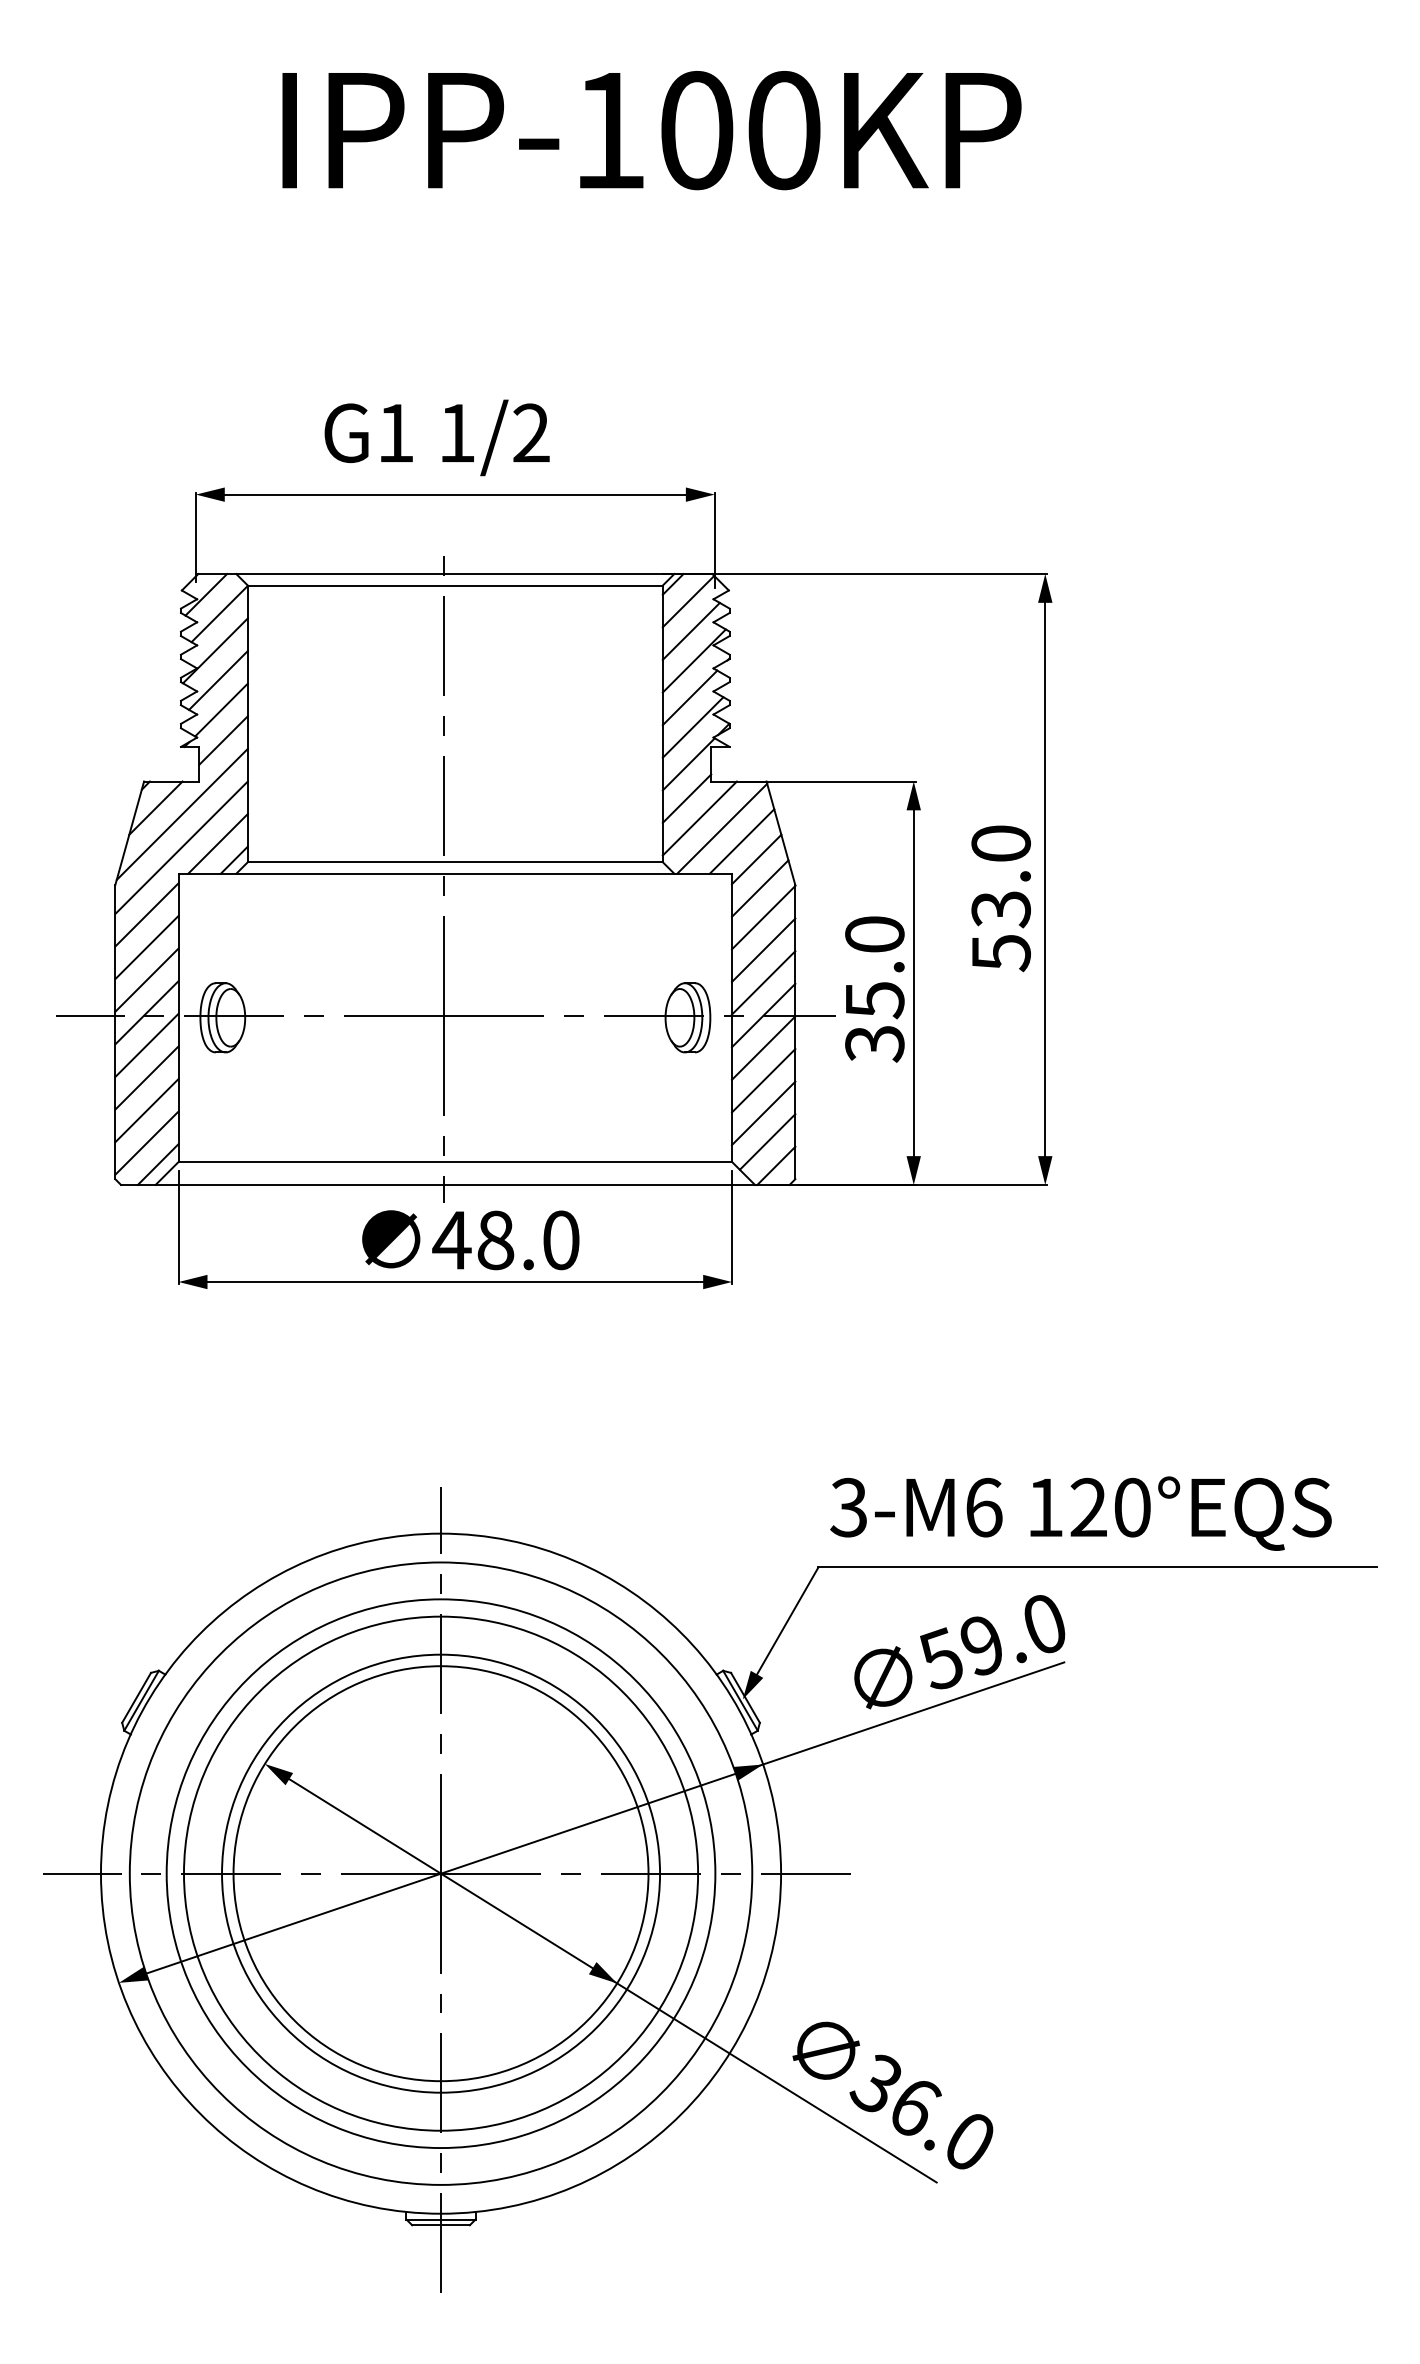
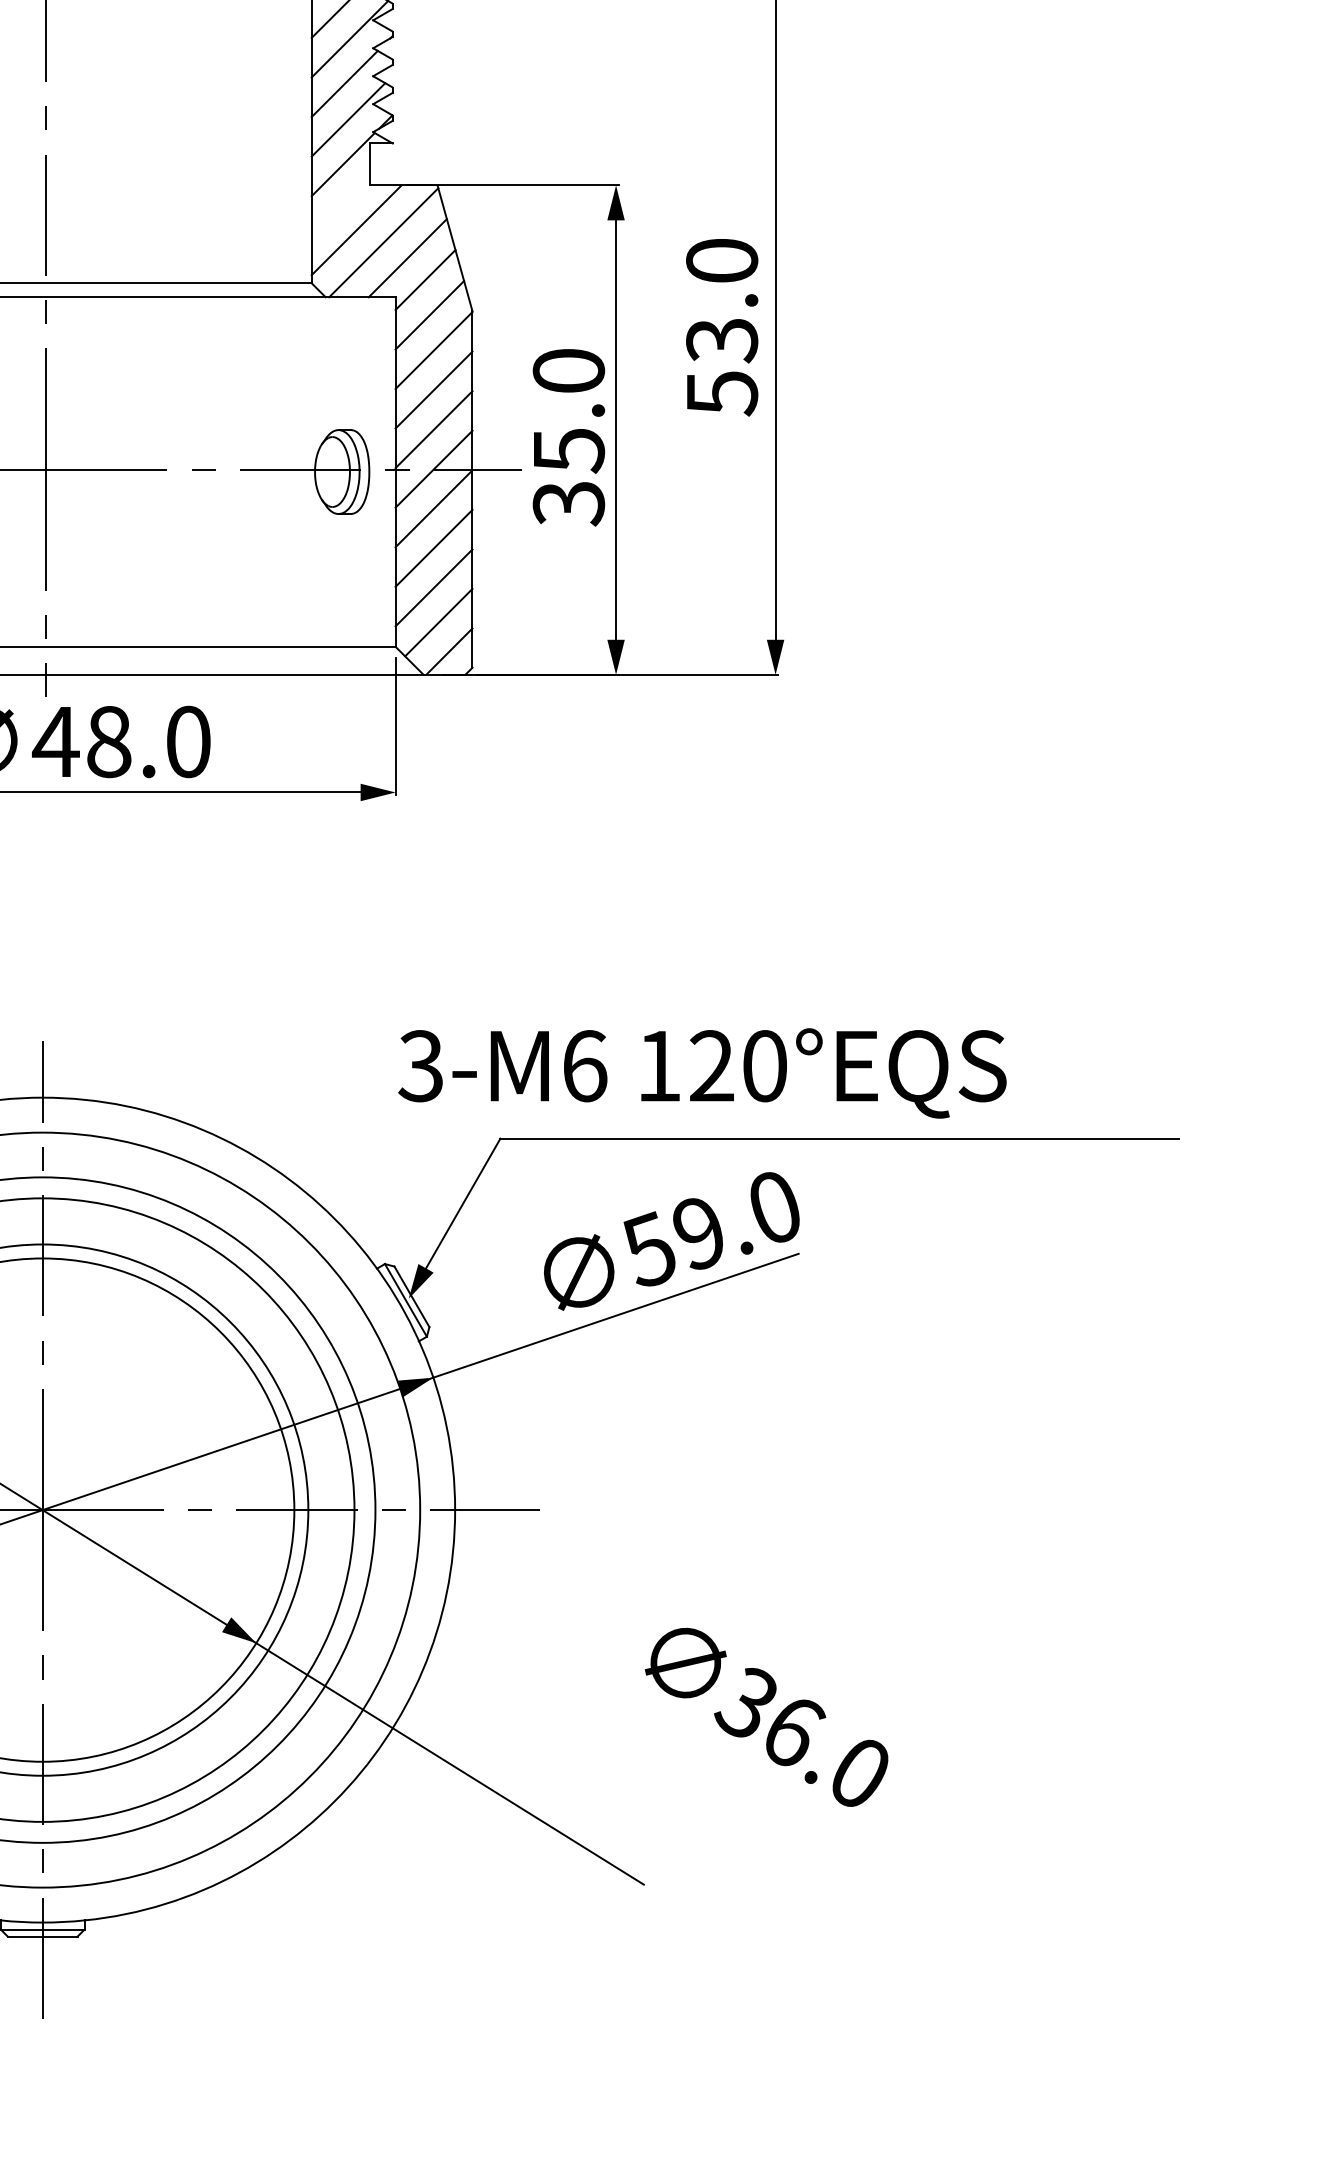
line: (686, 798) -> (340, 206), removed
text: (1080, 1513) -> (701, 1073), moved
text: (892, 2095) -> (766, 1717), moved

